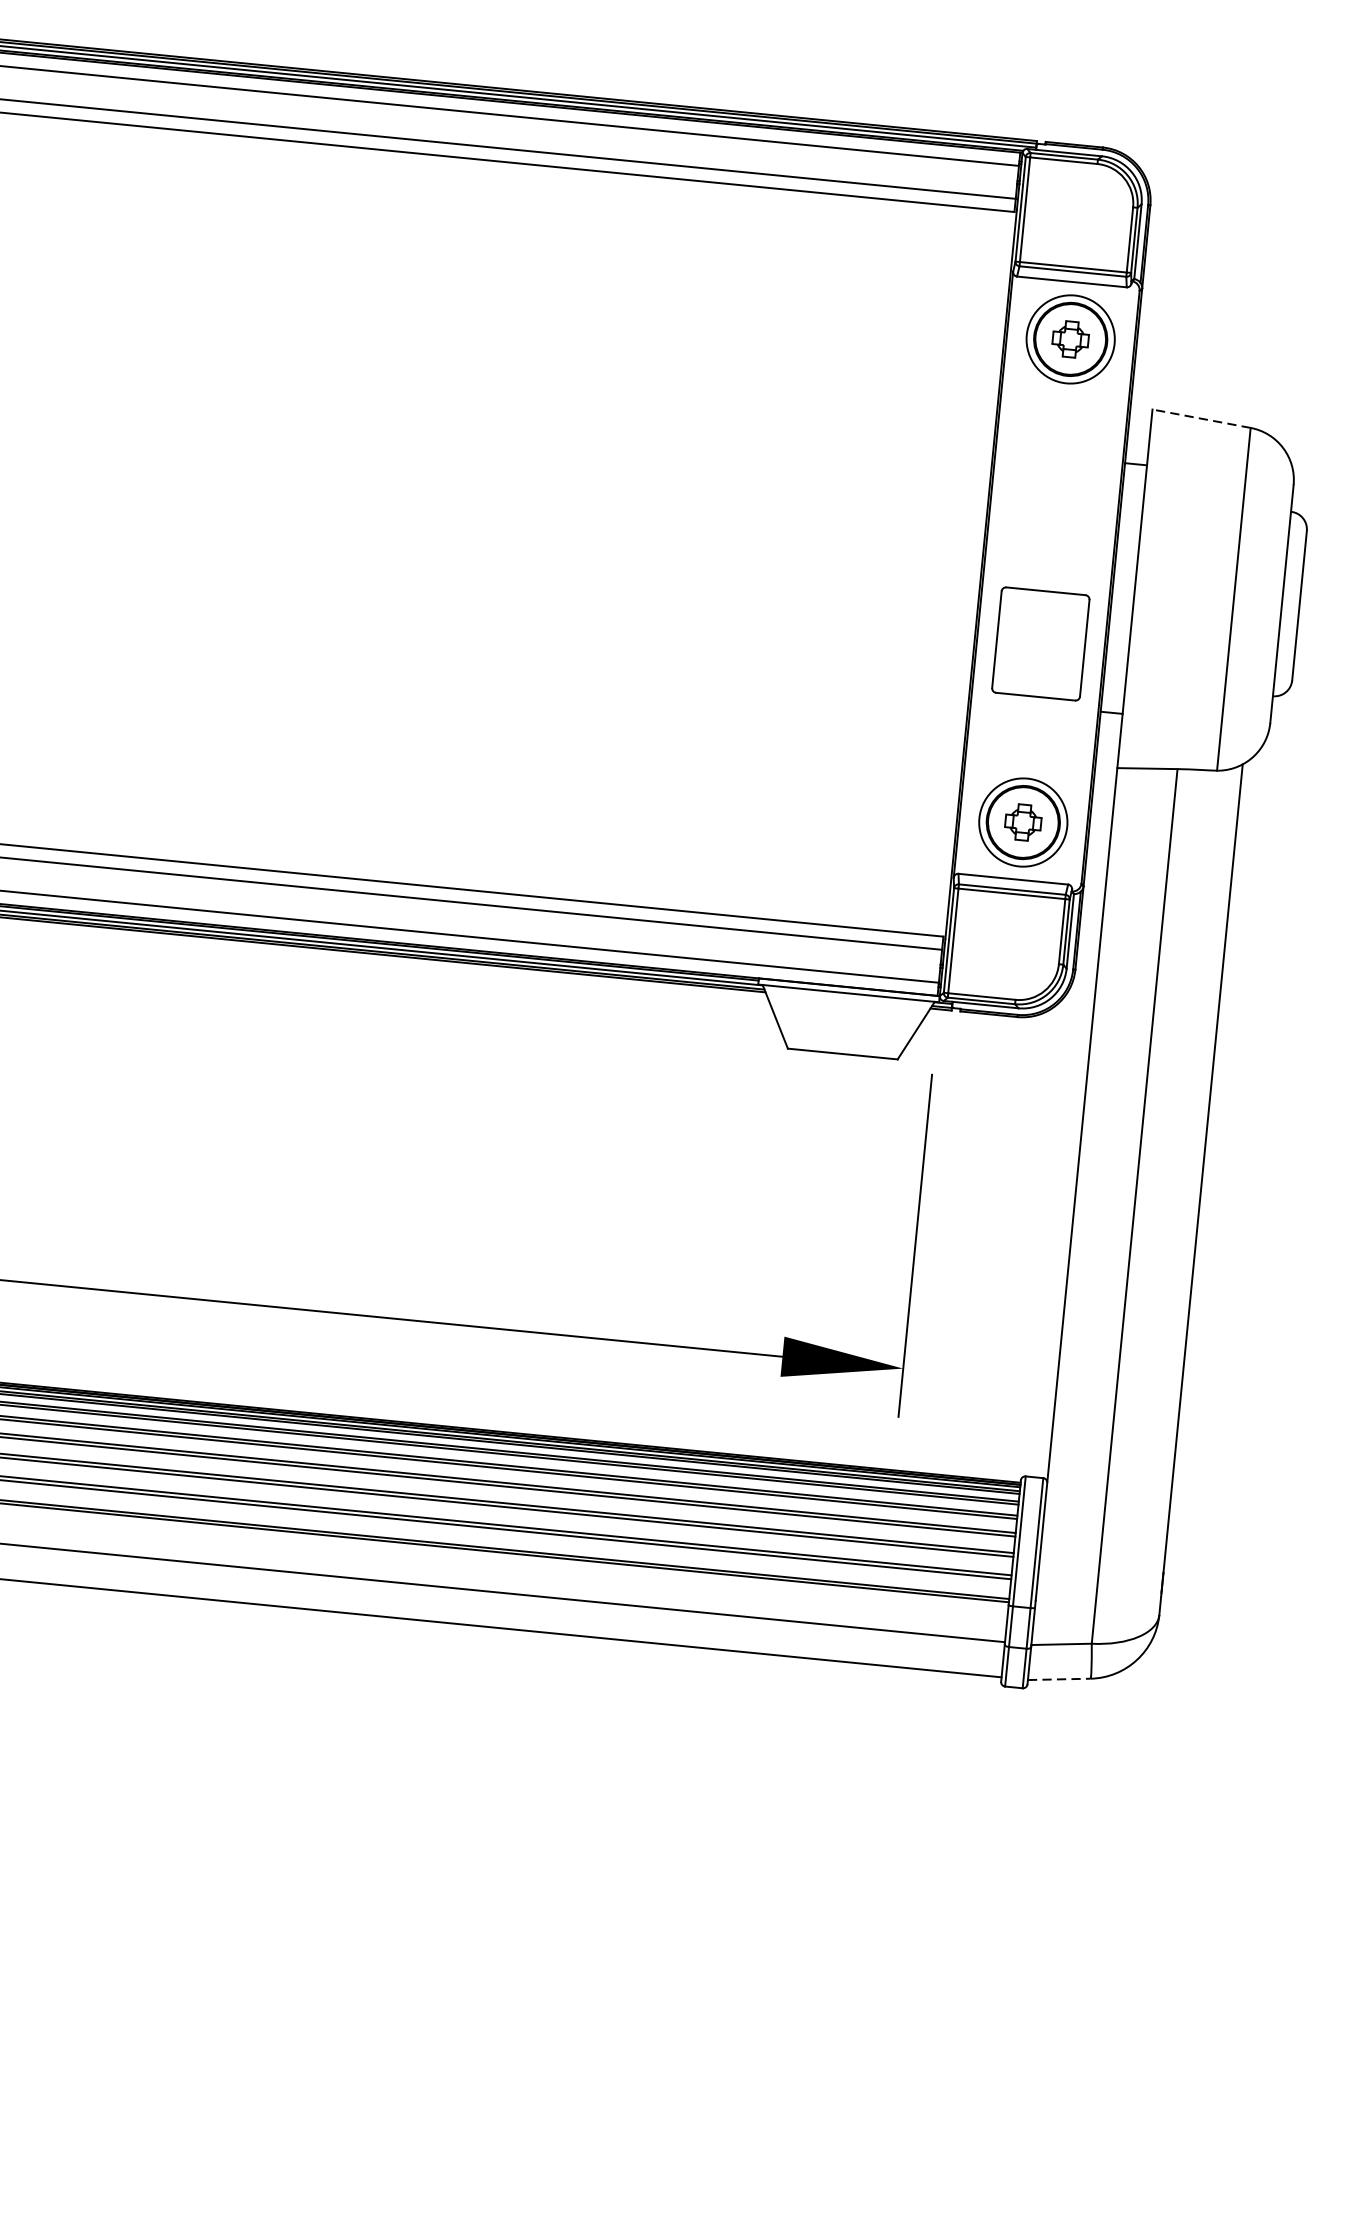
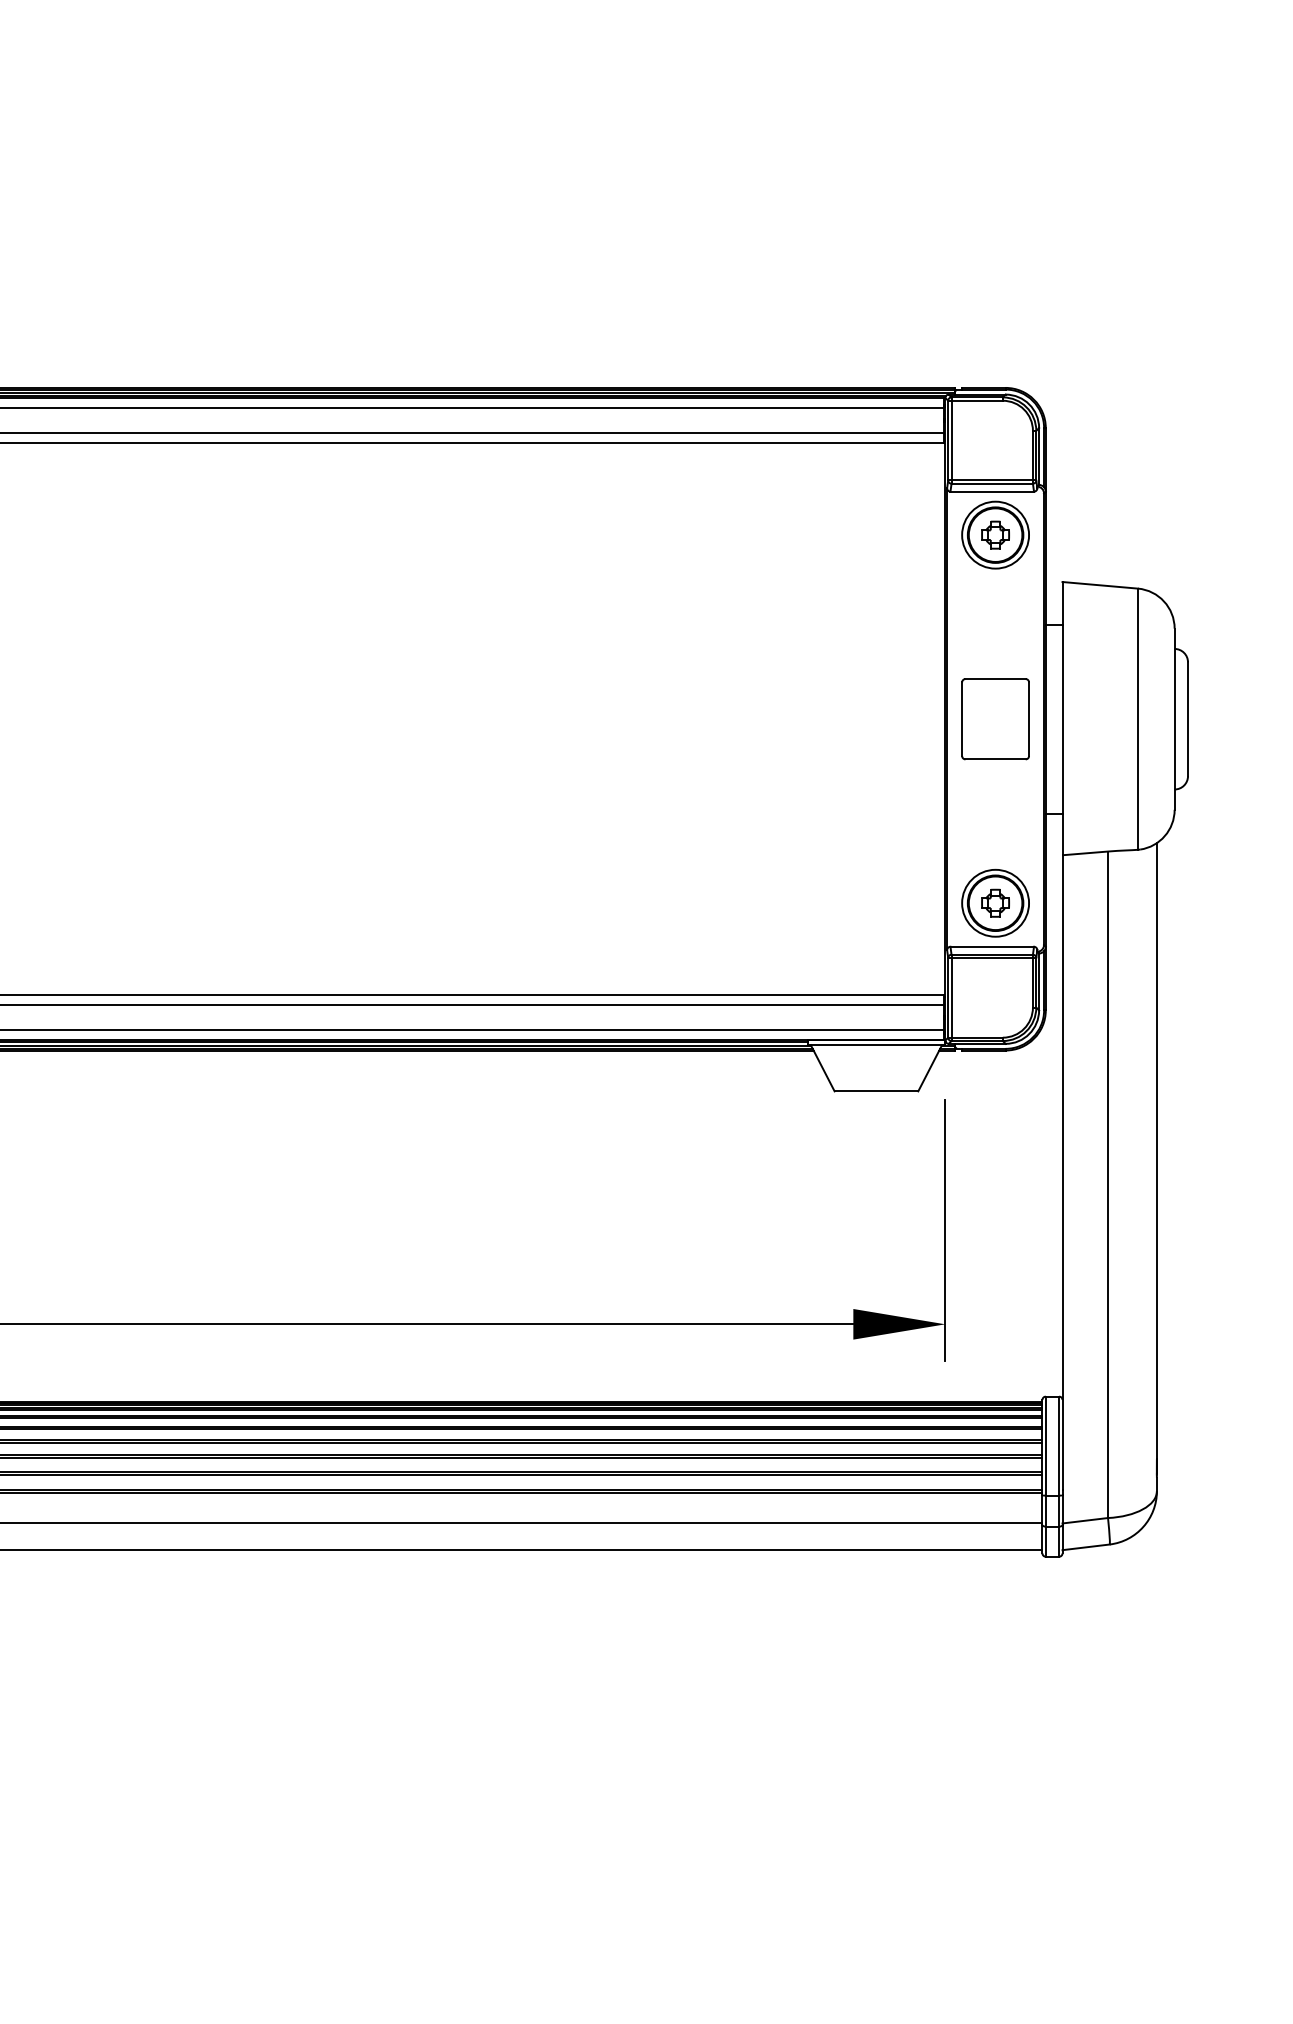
line: (1201, 419) -> (1100, 585), dashed -> solid
part: (1040, 644) -> (995, 719), moved
line: (1059, 1679) -> (1086, 1547), dashed -> solid

